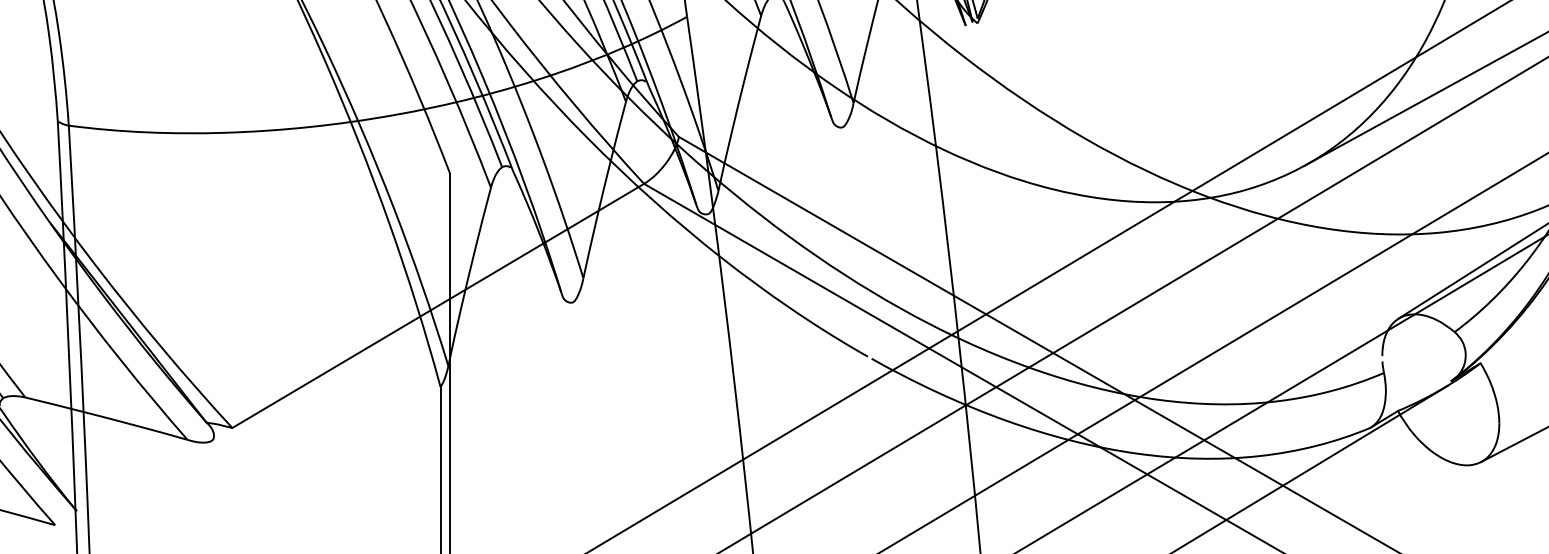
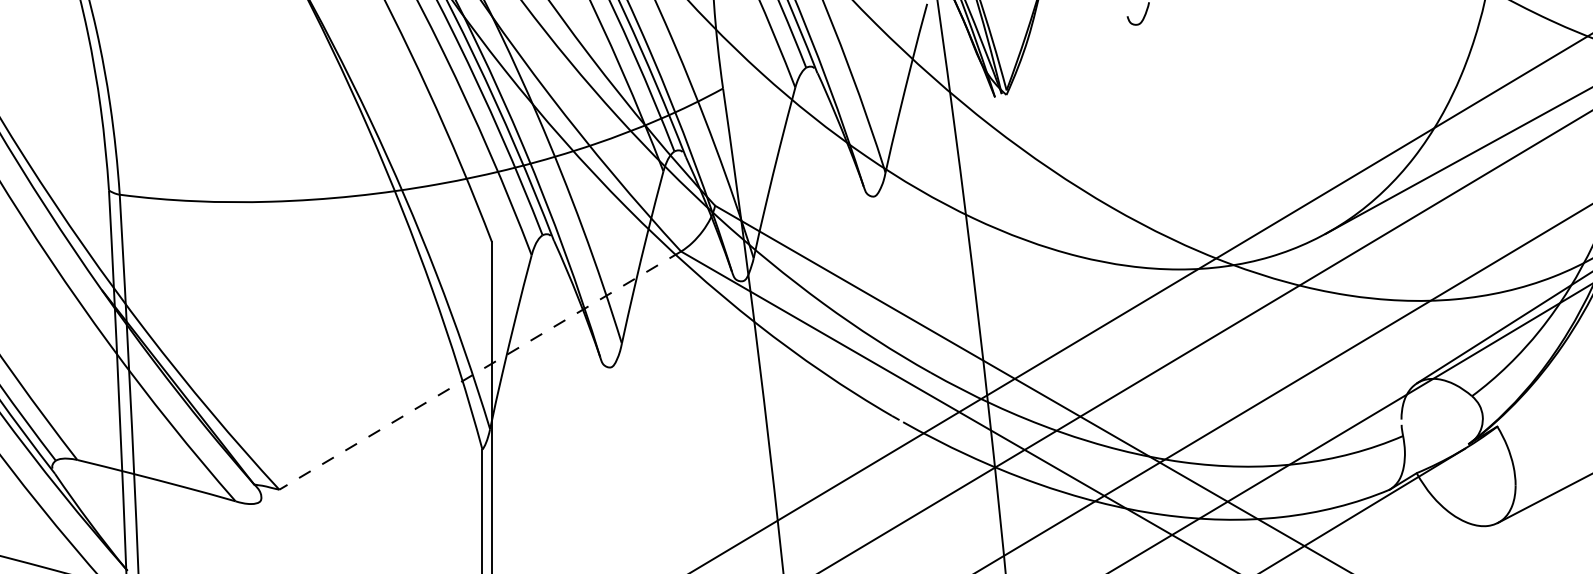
line: (438, 305) -> (480, 370), solid -> dashed

